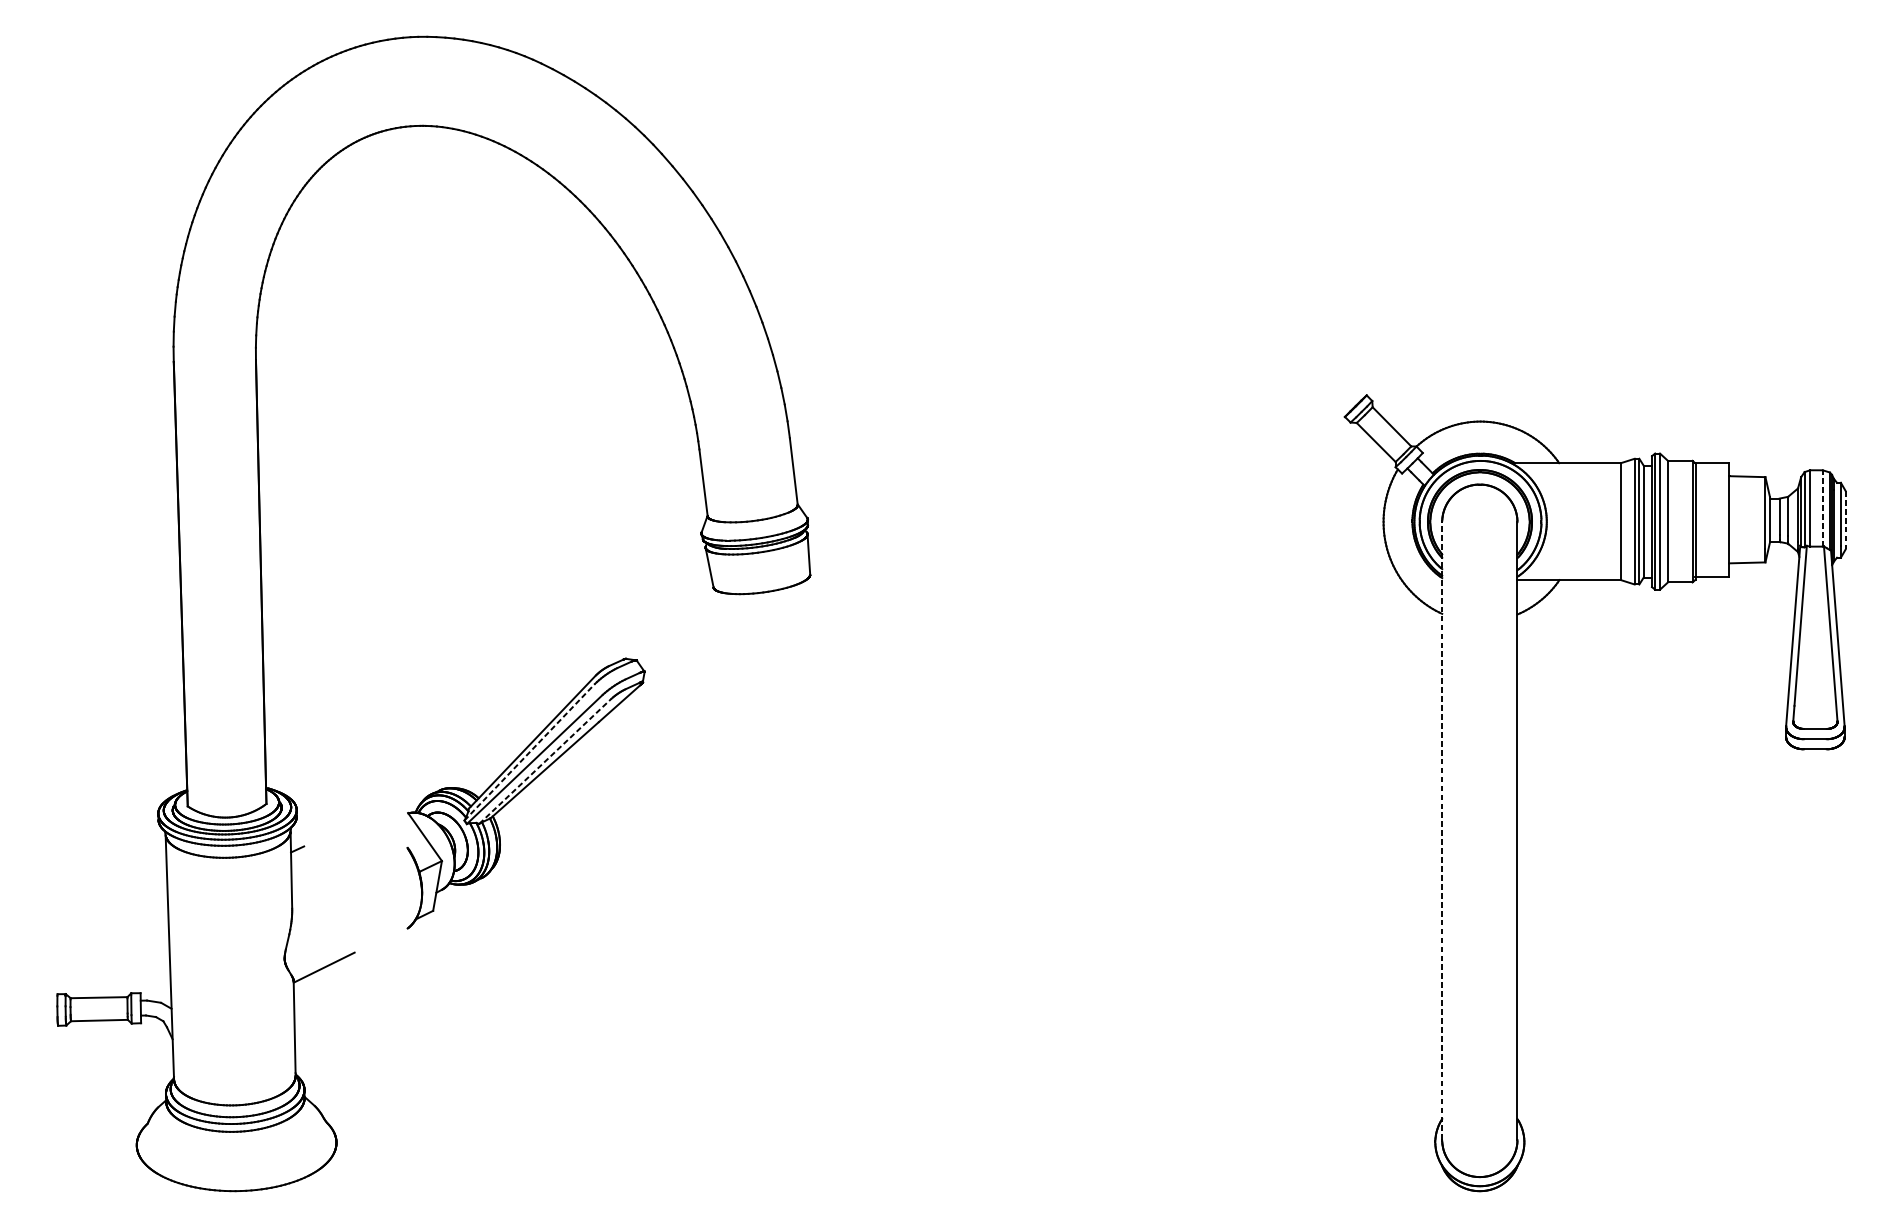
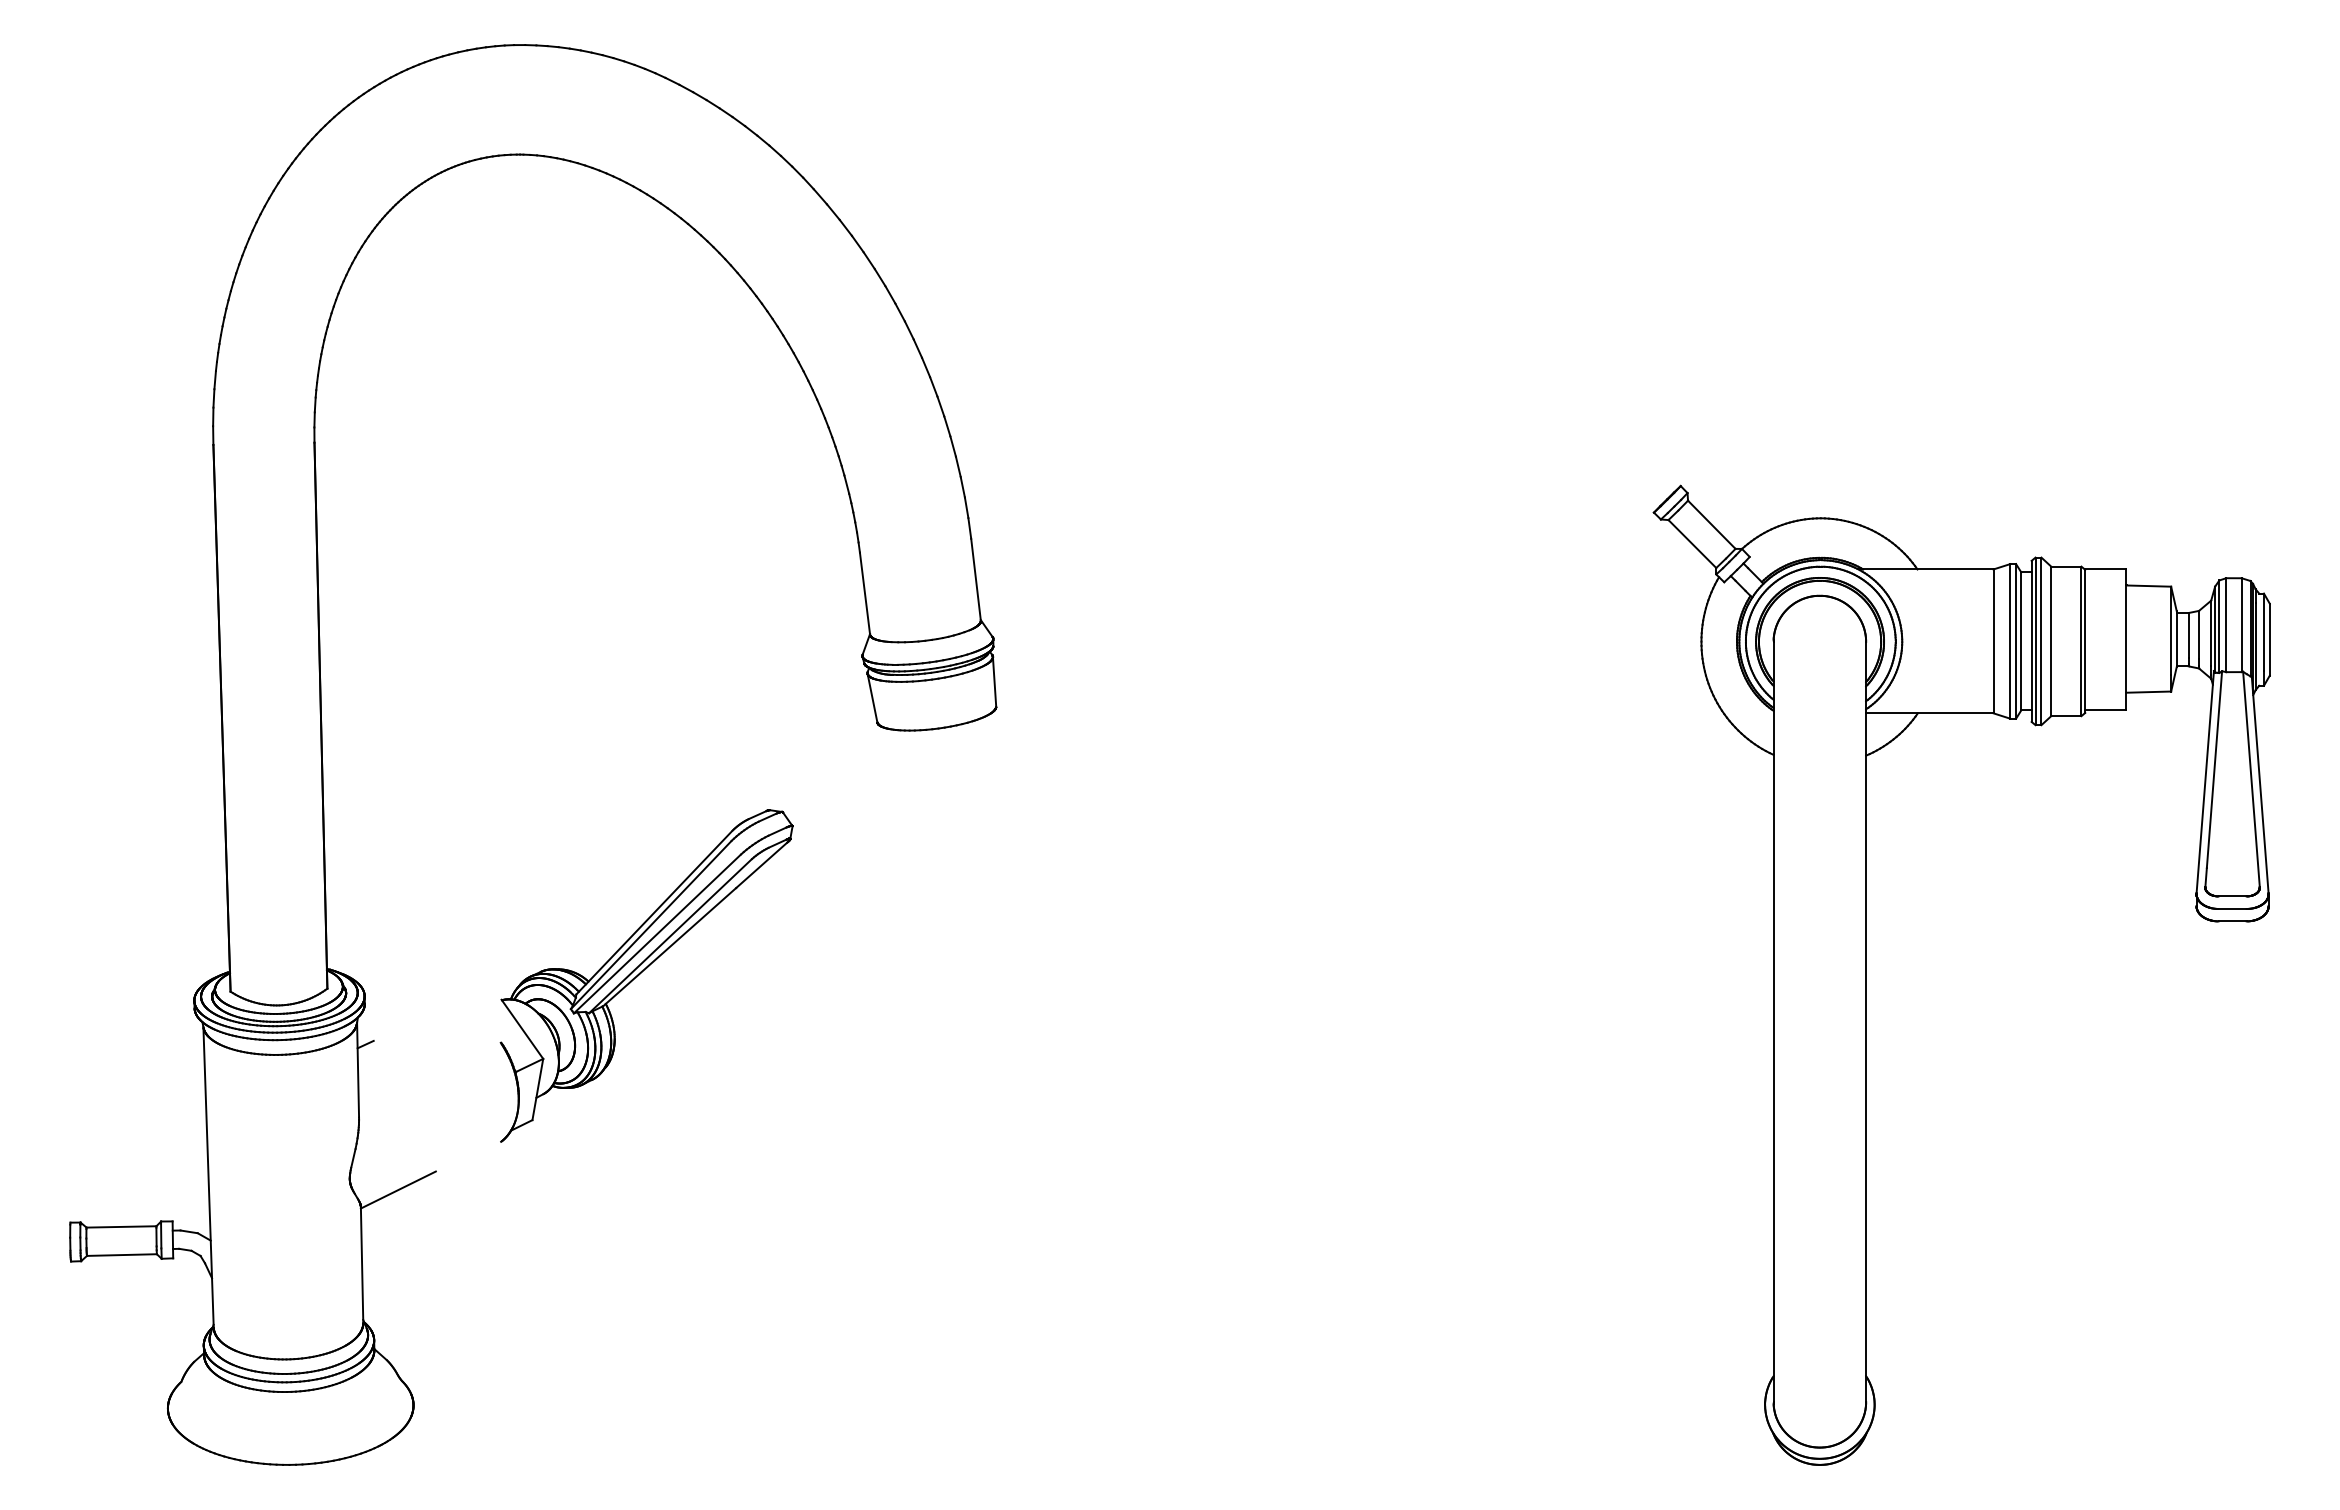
line: (1822, 508) -> (2241, 625), dashed -> solid
line: (1845, 520) -> (2269, 639), dashed -> solid
line: (529, 751) -> (651, 924), dashed -> solid
line: (545, 760) -> (670, 935), dashed -> solid
line: (1442, 830) -> (1773, 1021), dashed -> solid

